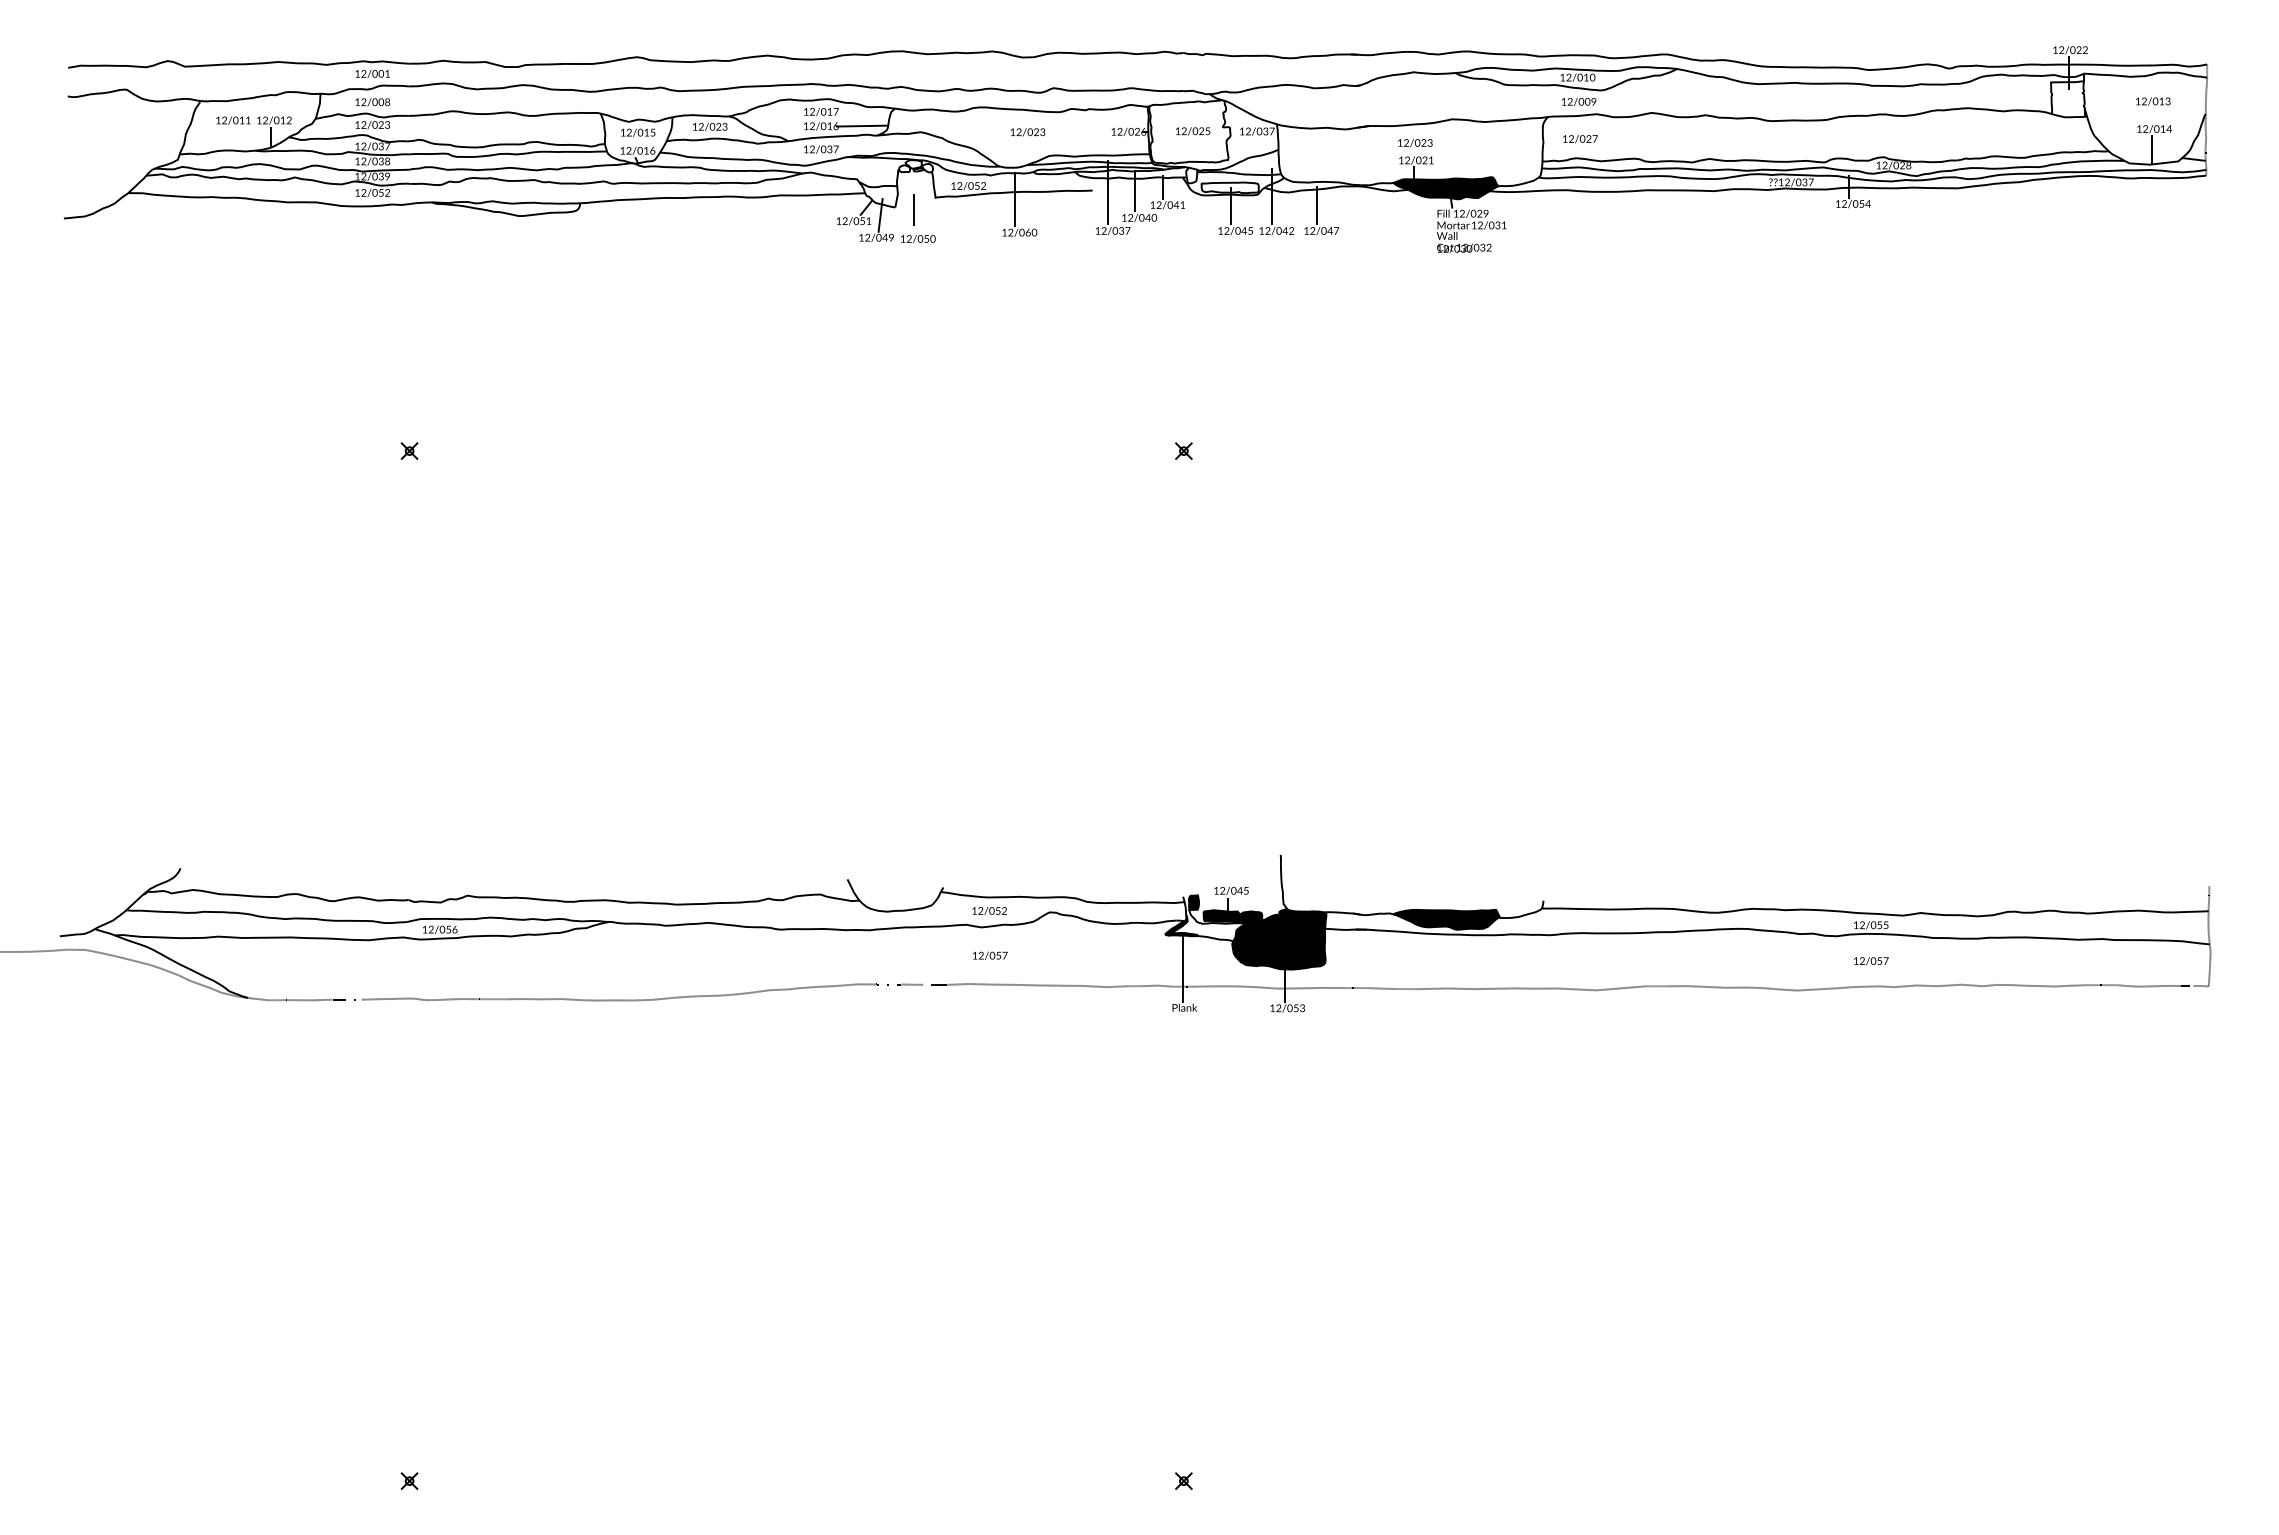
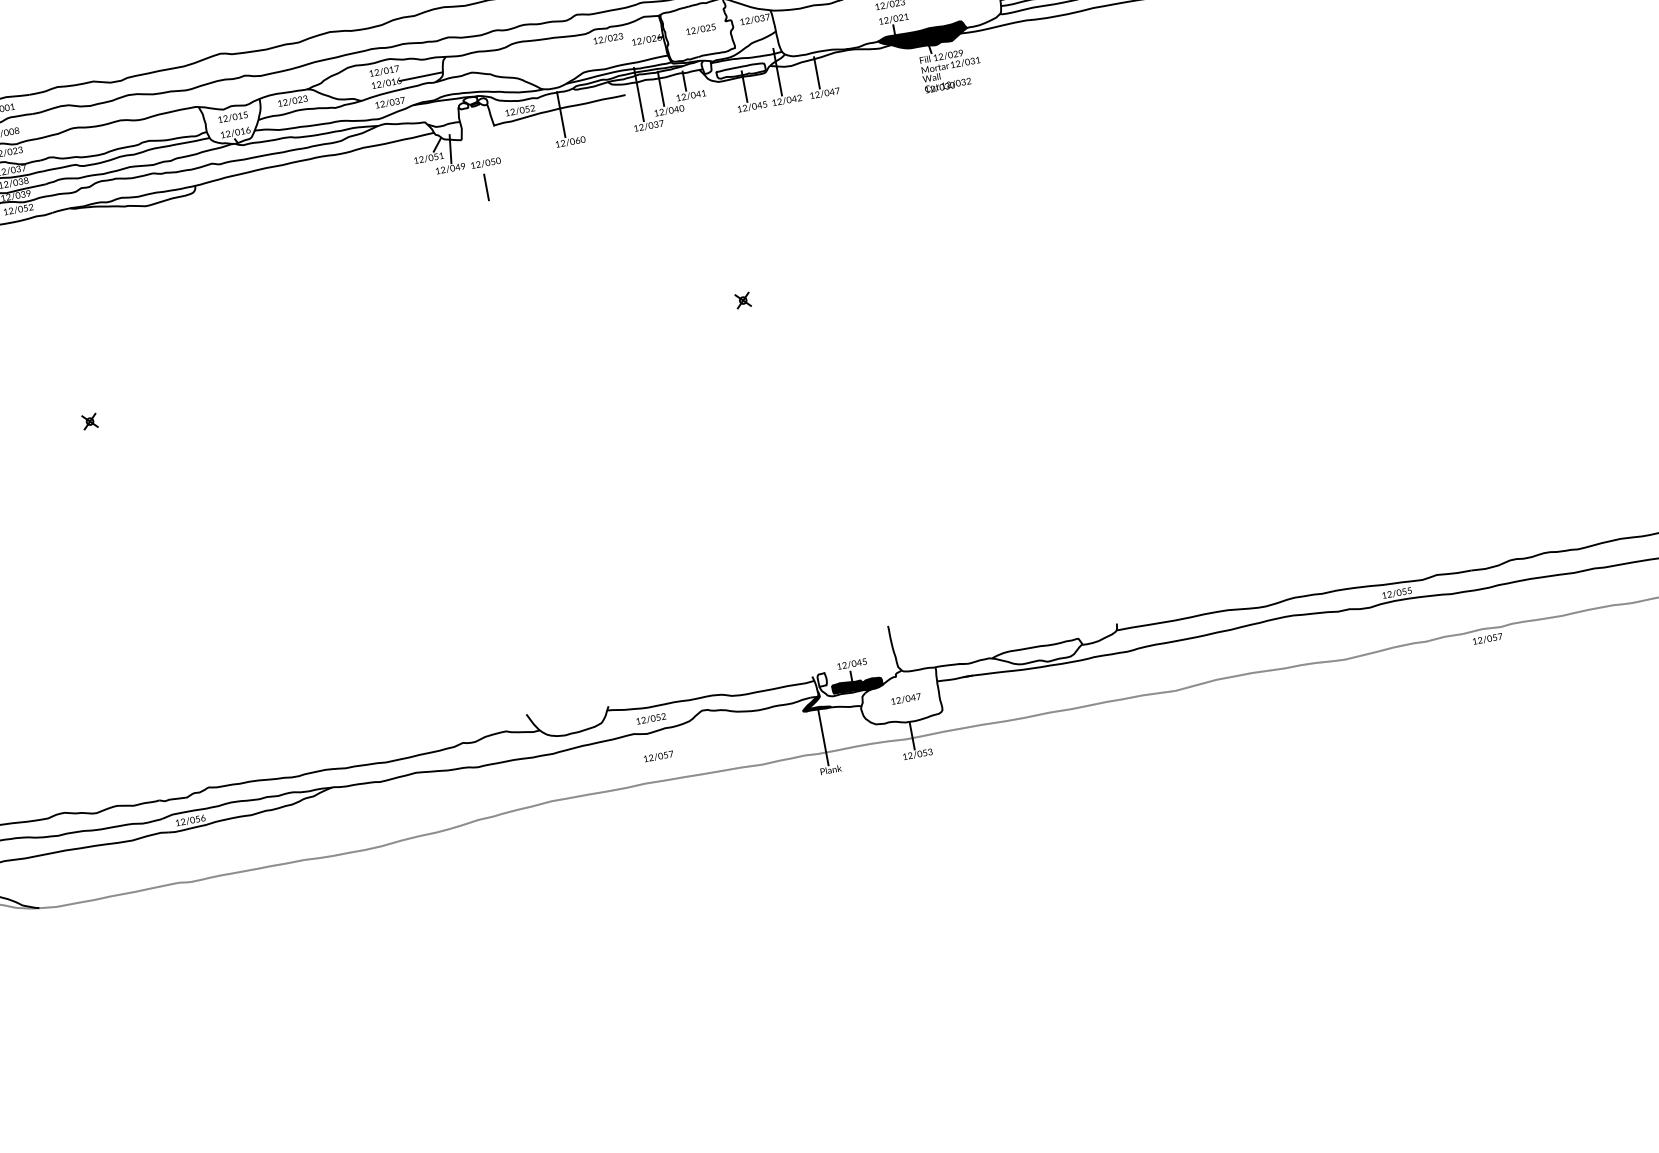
text: (1027, 132) -> (607, 38), moved
line: (913, 209) -> (486, 187), moved
fill: (1193, 902) -> (821, 679), removed
fill: (1446, 919) -> (1037, 654), removed
fill: (1279, 938) -> (900, 696), removed
text: (1871, 961) -> (1487, 639), moved

